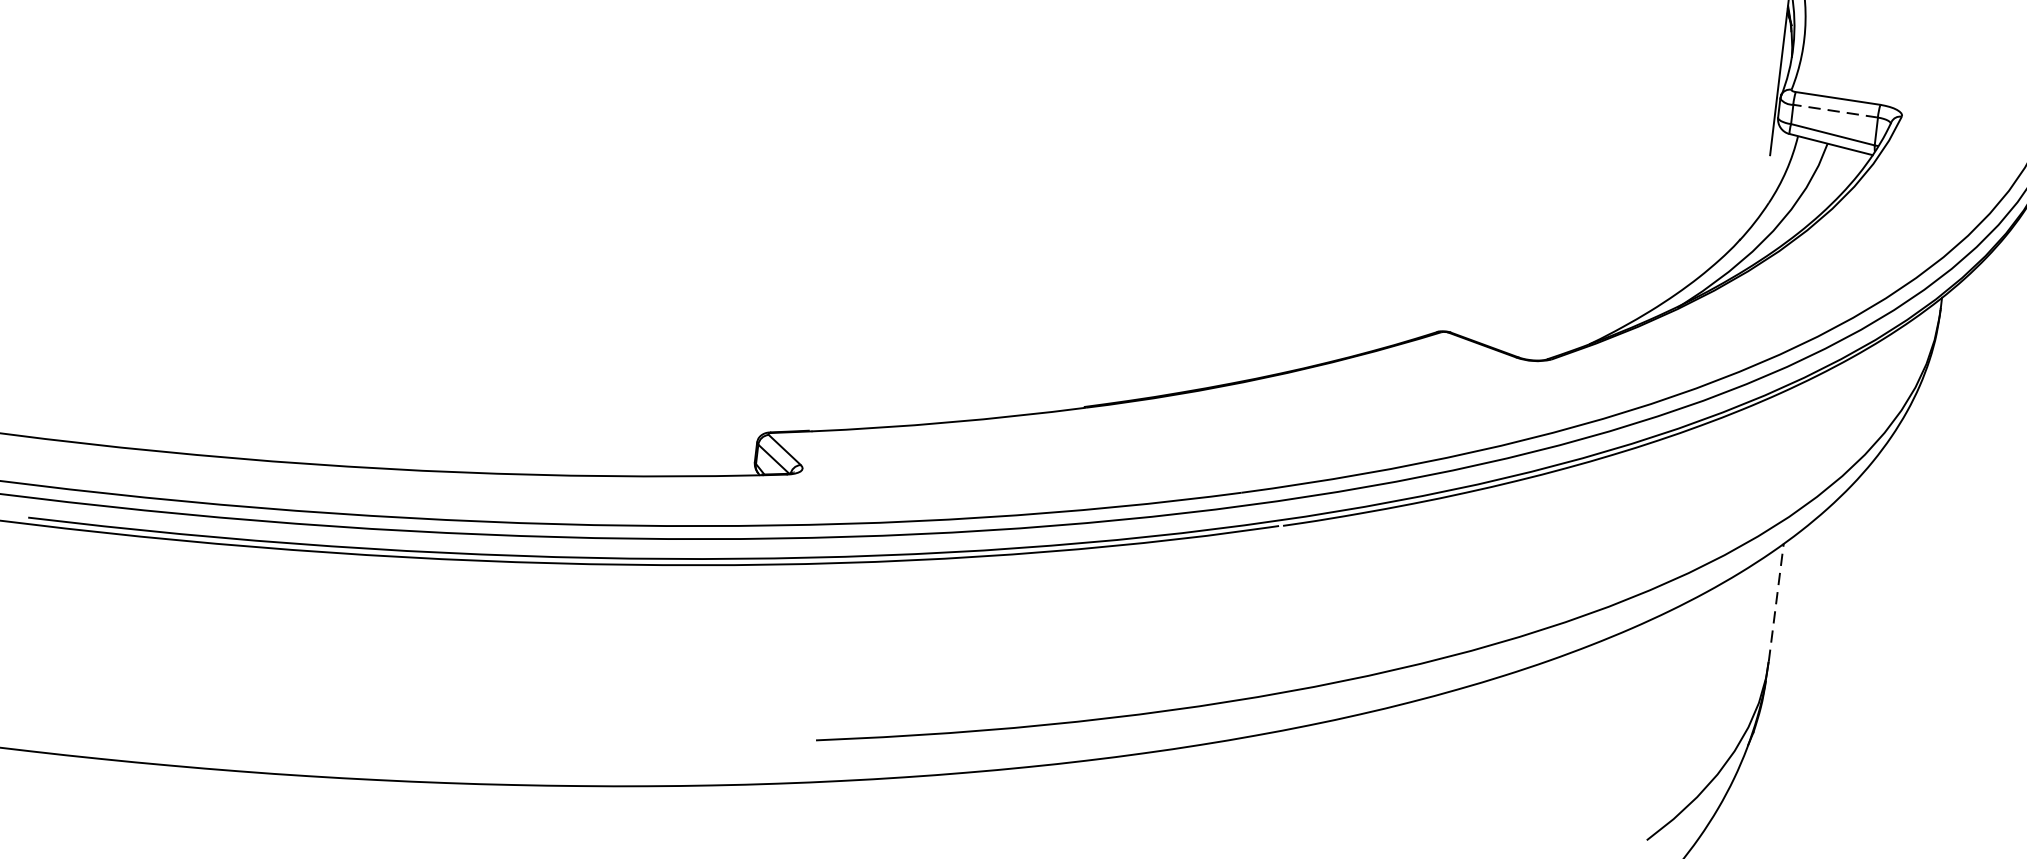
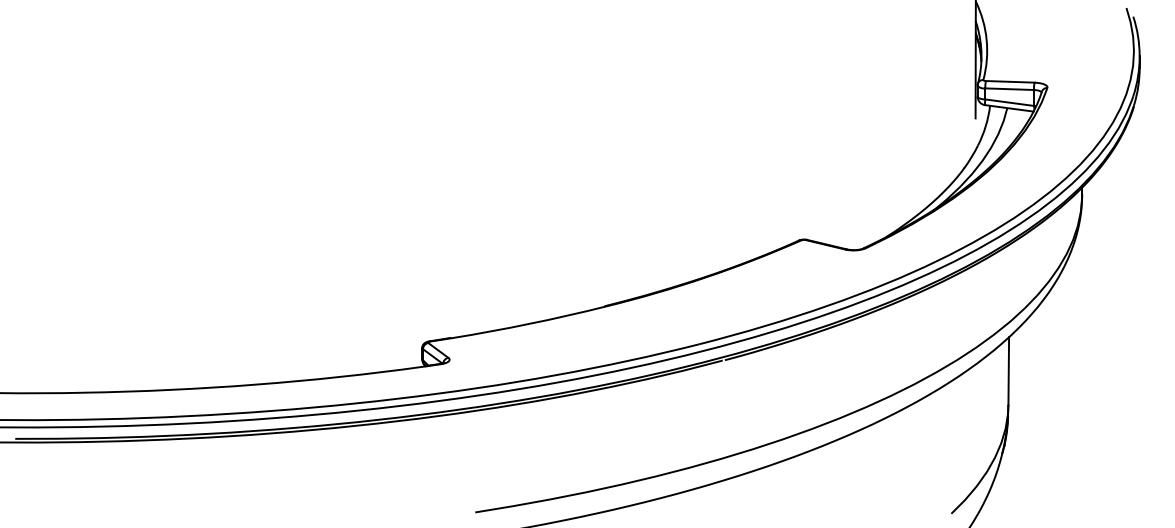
line: (1835, 111) -> (1009, 89), dashed -> solid
line: (1775, 601) -> (1008, 370), dashed -> solid

